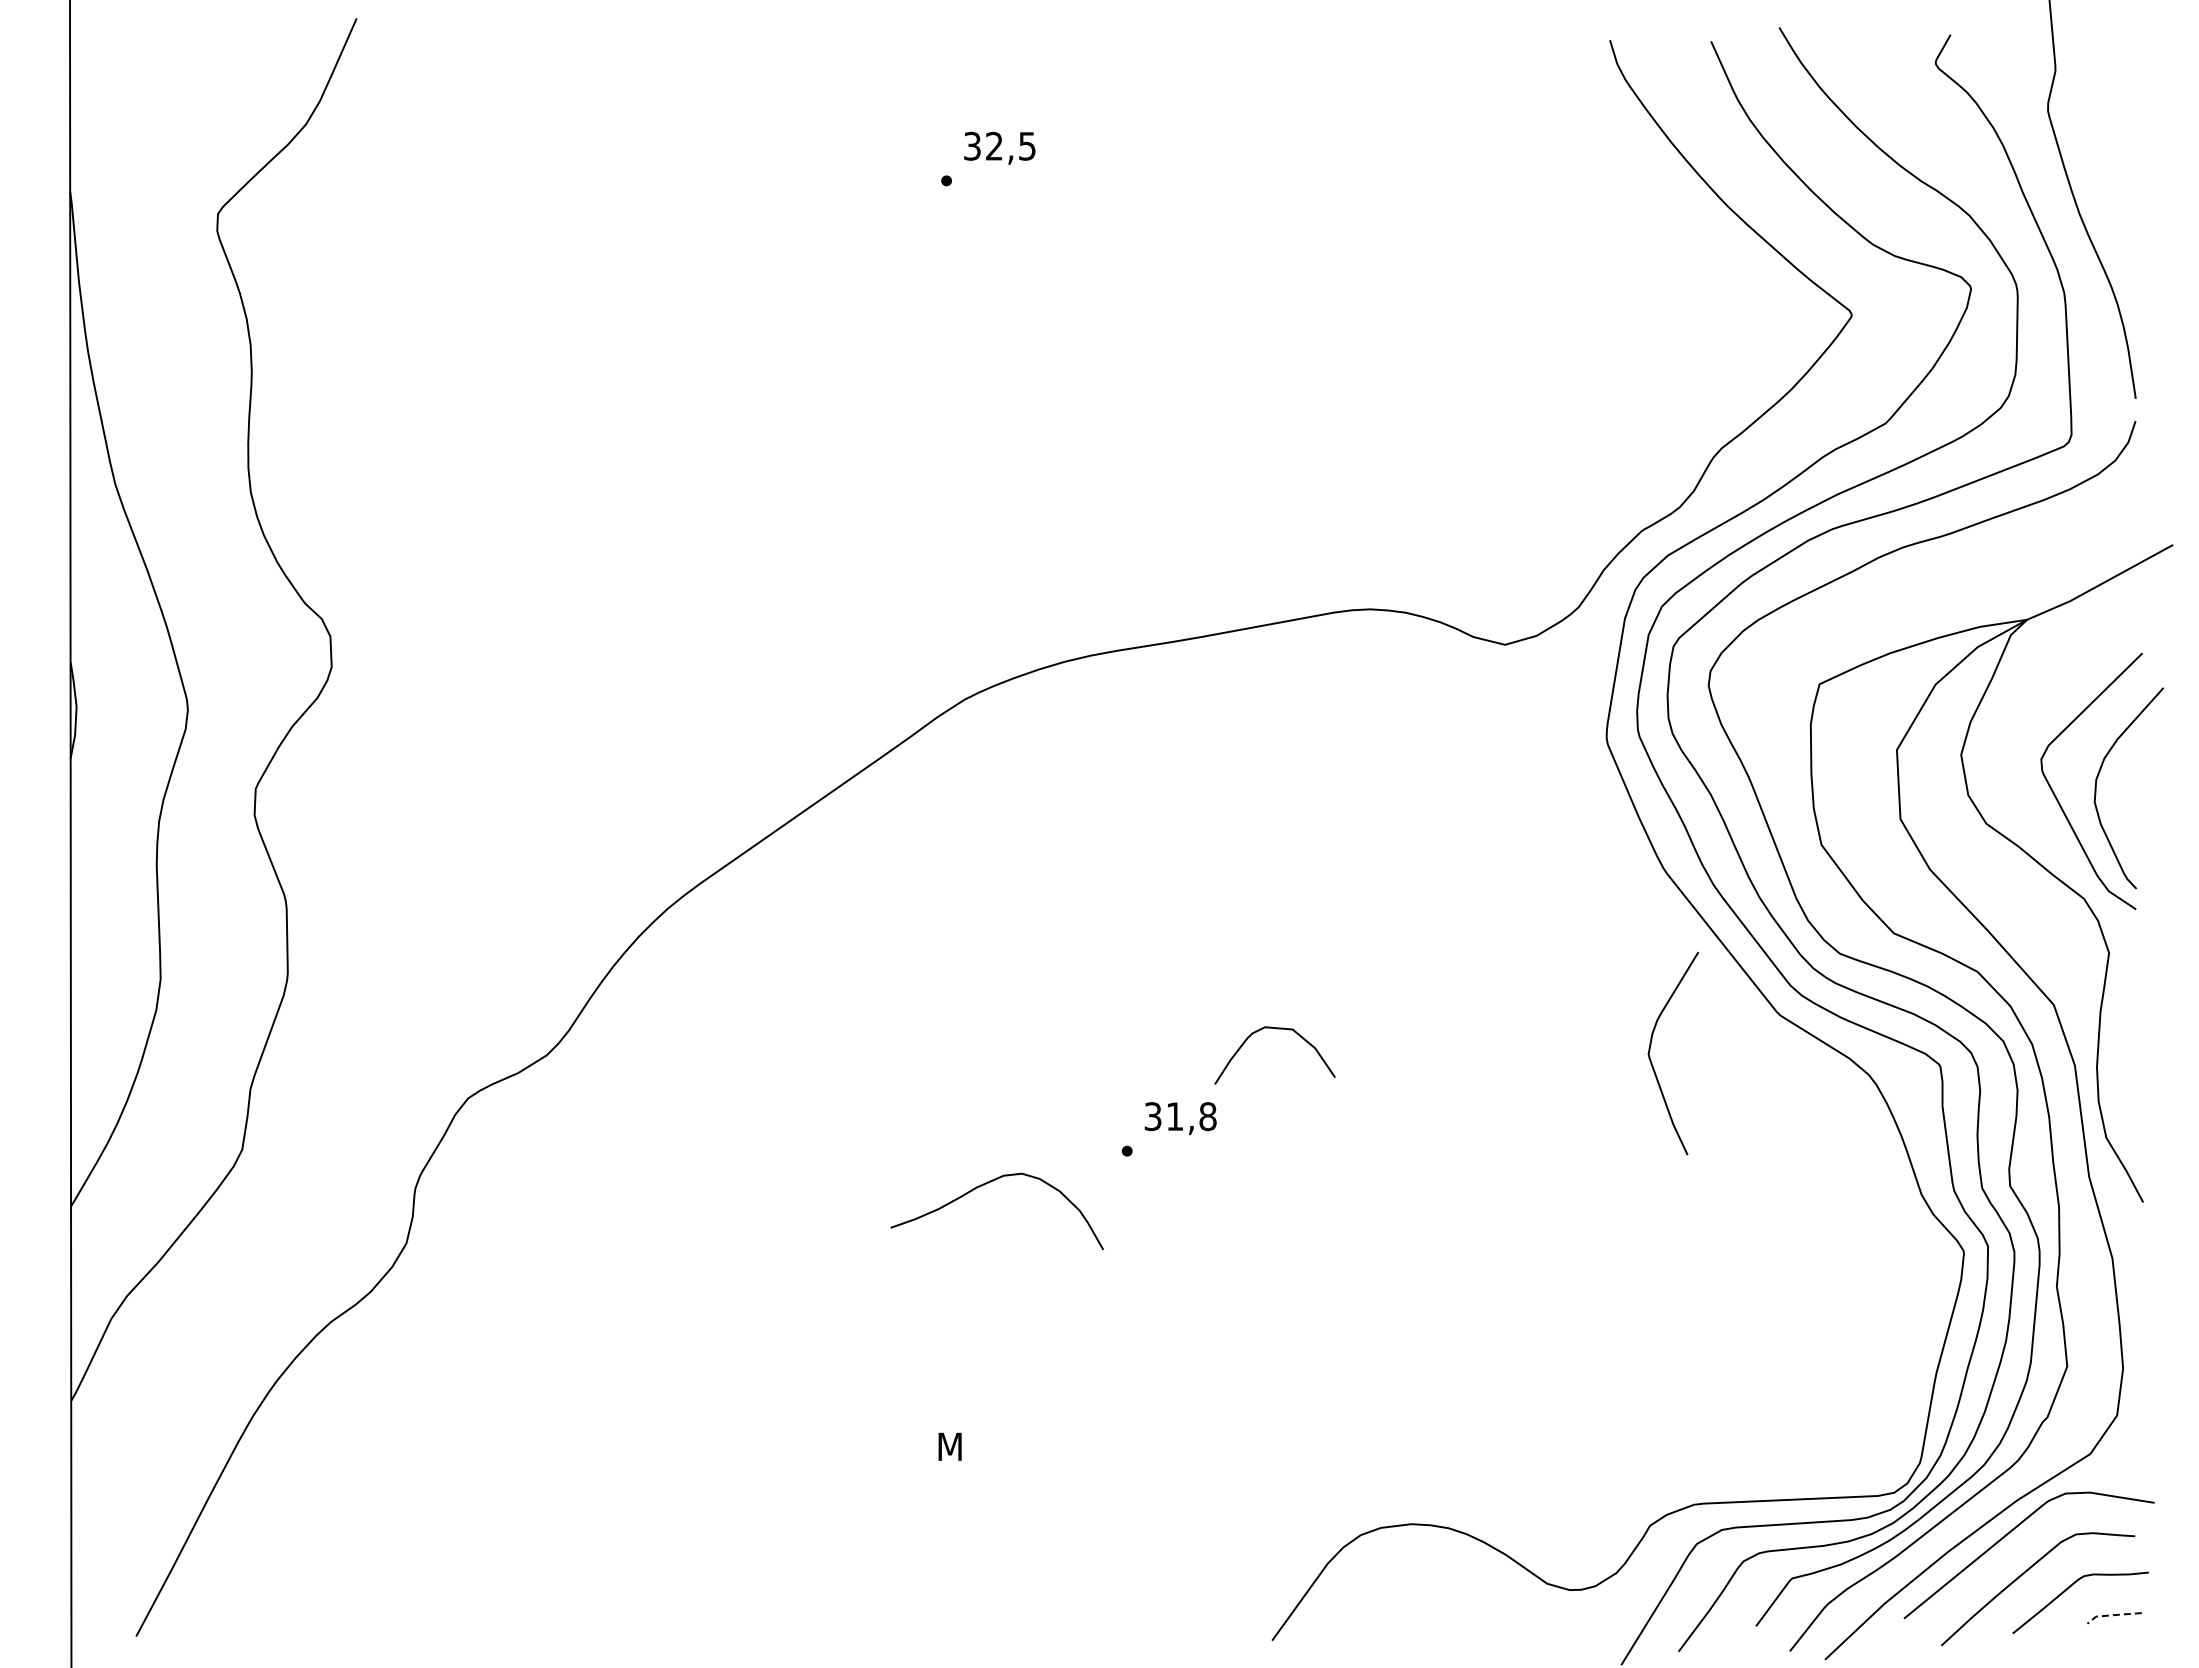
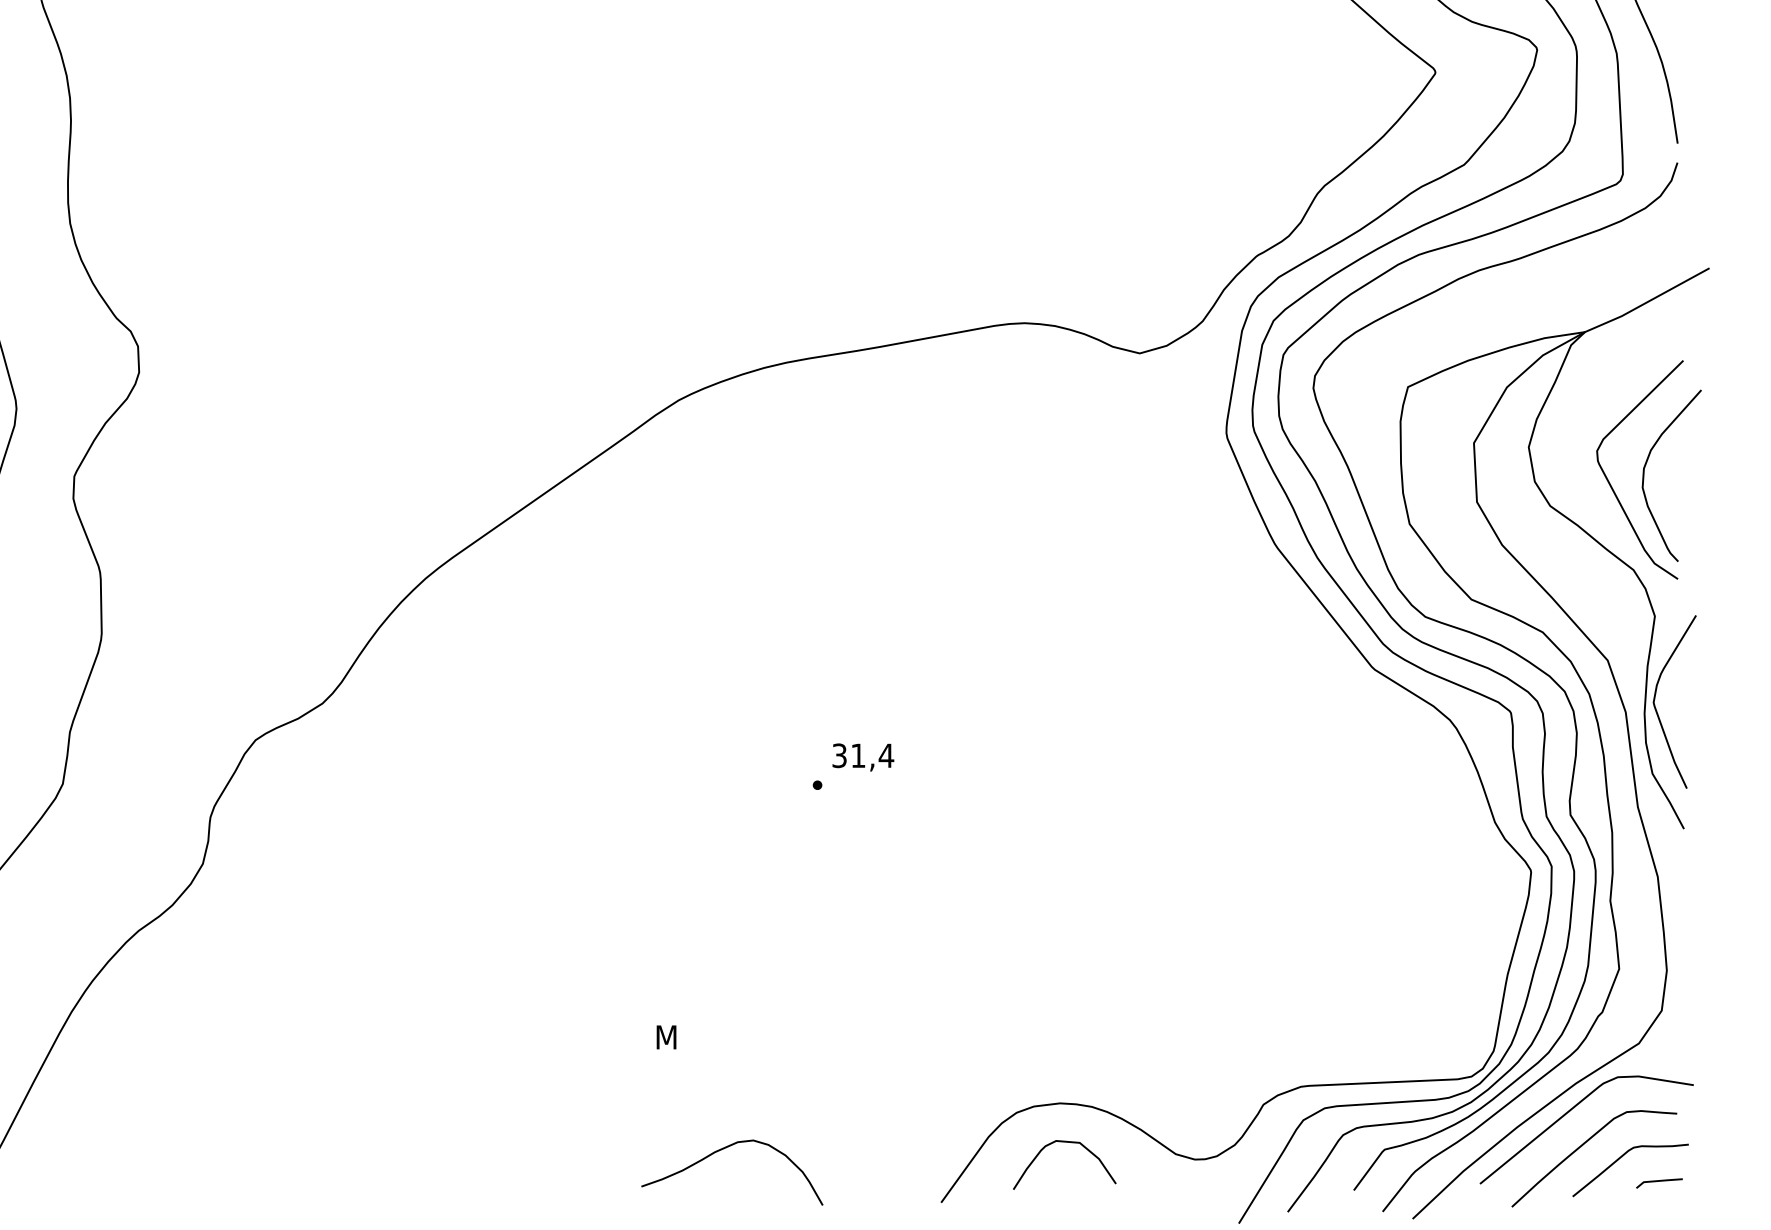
curve: (1276, 1029) -> (1065, 1142), moved
curve: (1652, 1062) -> (1656, 709), moved
text: (1207, 1116) -> (886, 755), 31,8 -> 31,4
curve: (984, 1185) -> (721, 1150), moved
line: (2112, 1615) -> (1657, 1181), dashed -> solid

